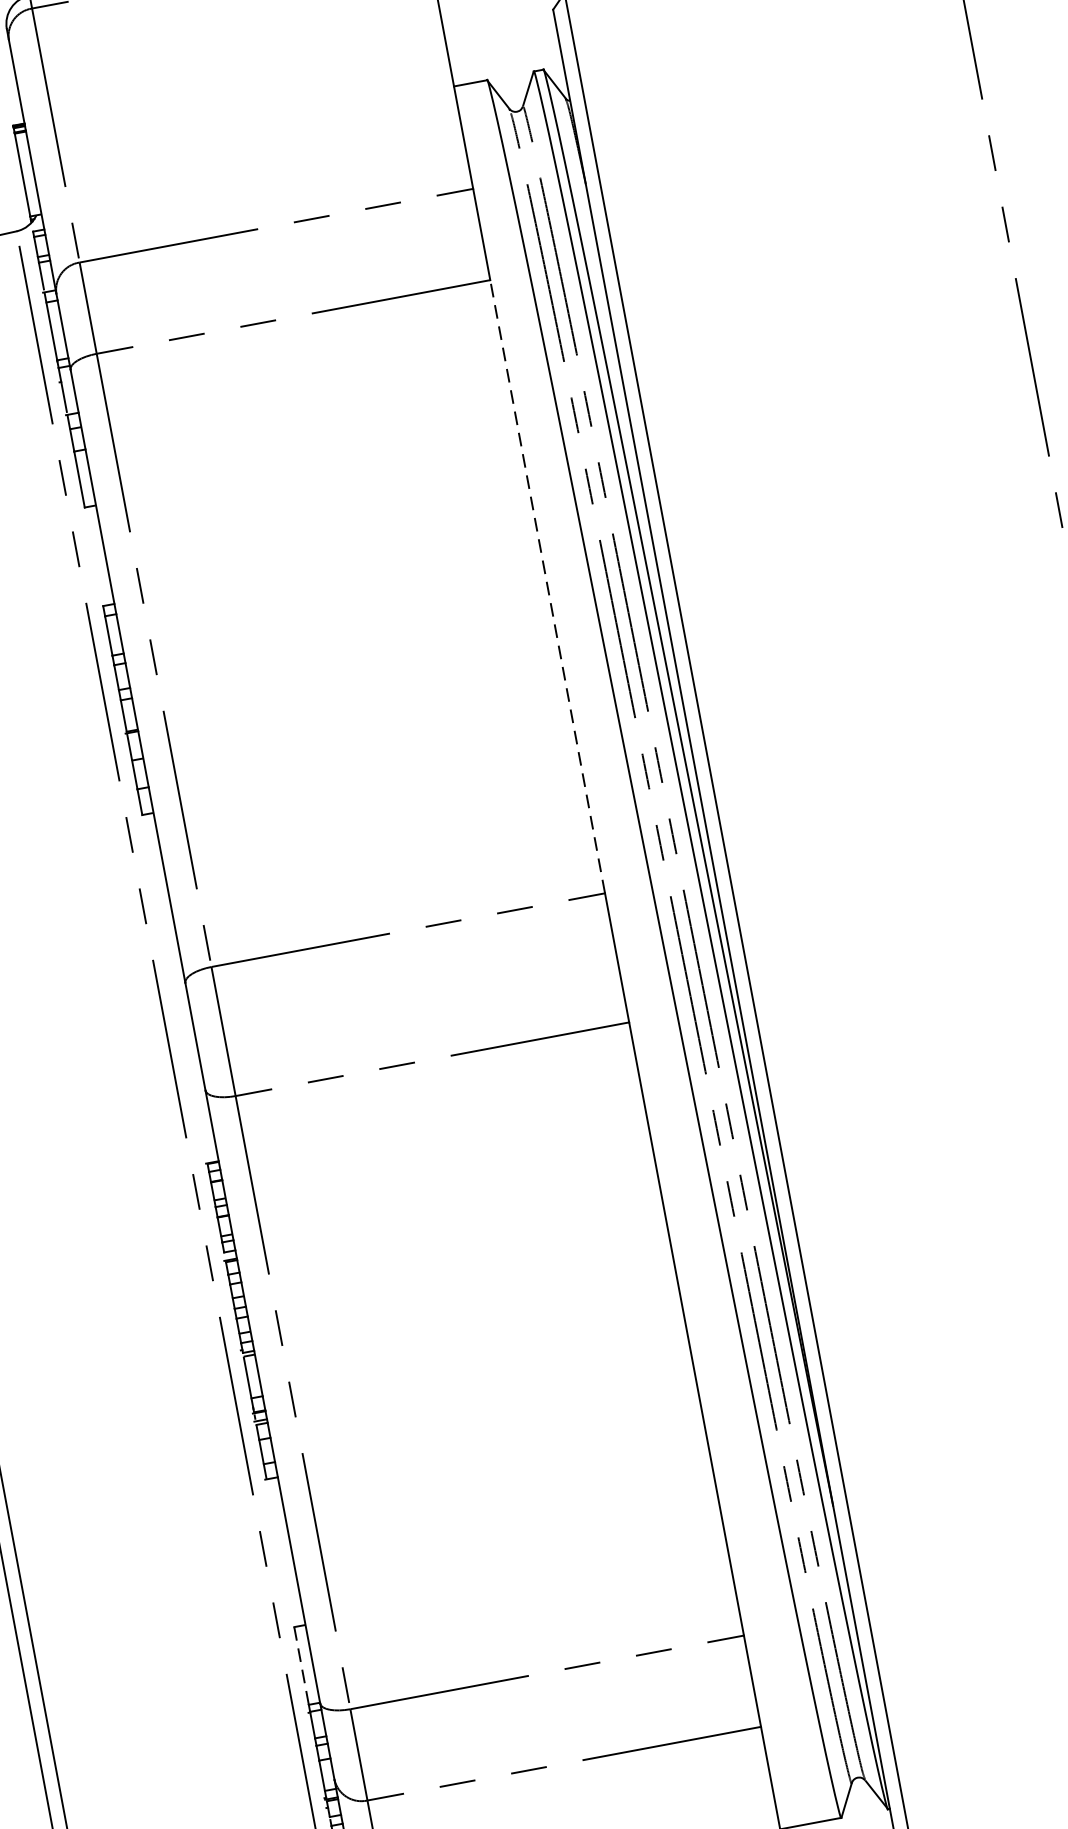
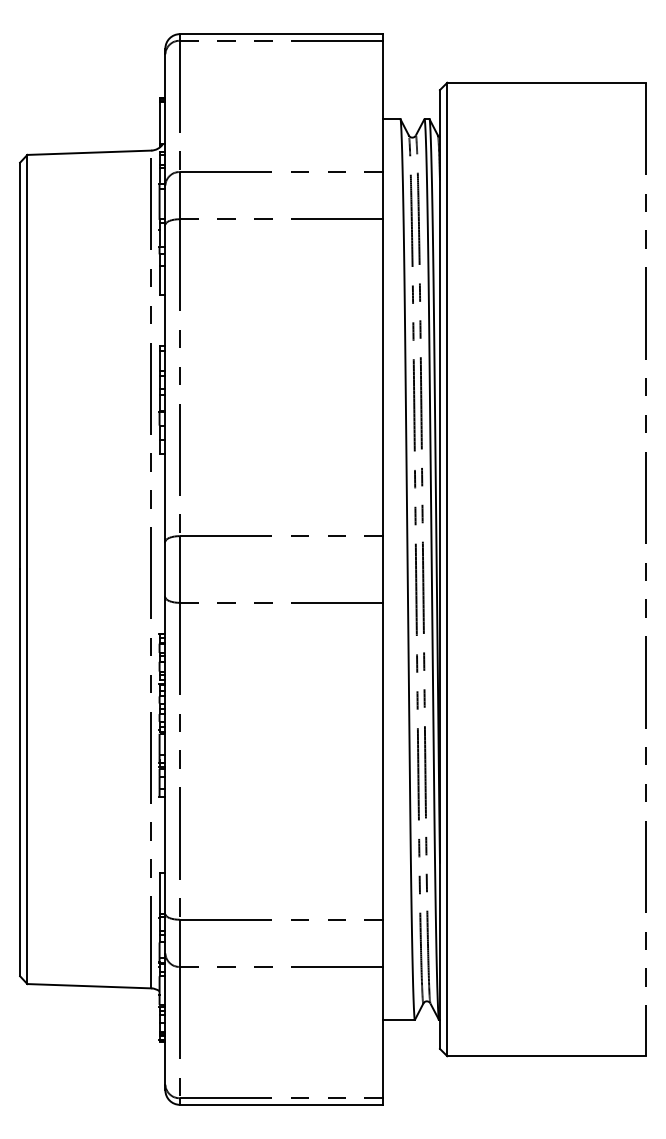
line: (547, 586) -> (383, 377), dashed -> solid
line: (301, 1667) -> (159, 894), dashed -> solid

